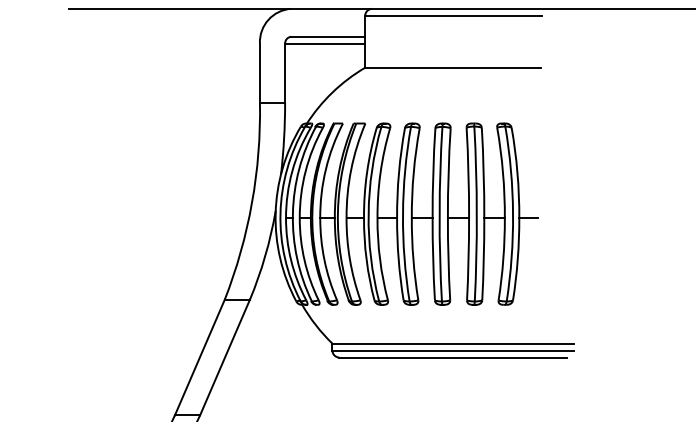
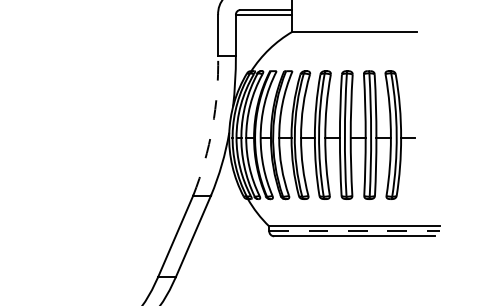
arc: (251, 203) -> (212, 127), solid -> dashed
line: (454, 350) -> (355, 231), solid -> dashed

